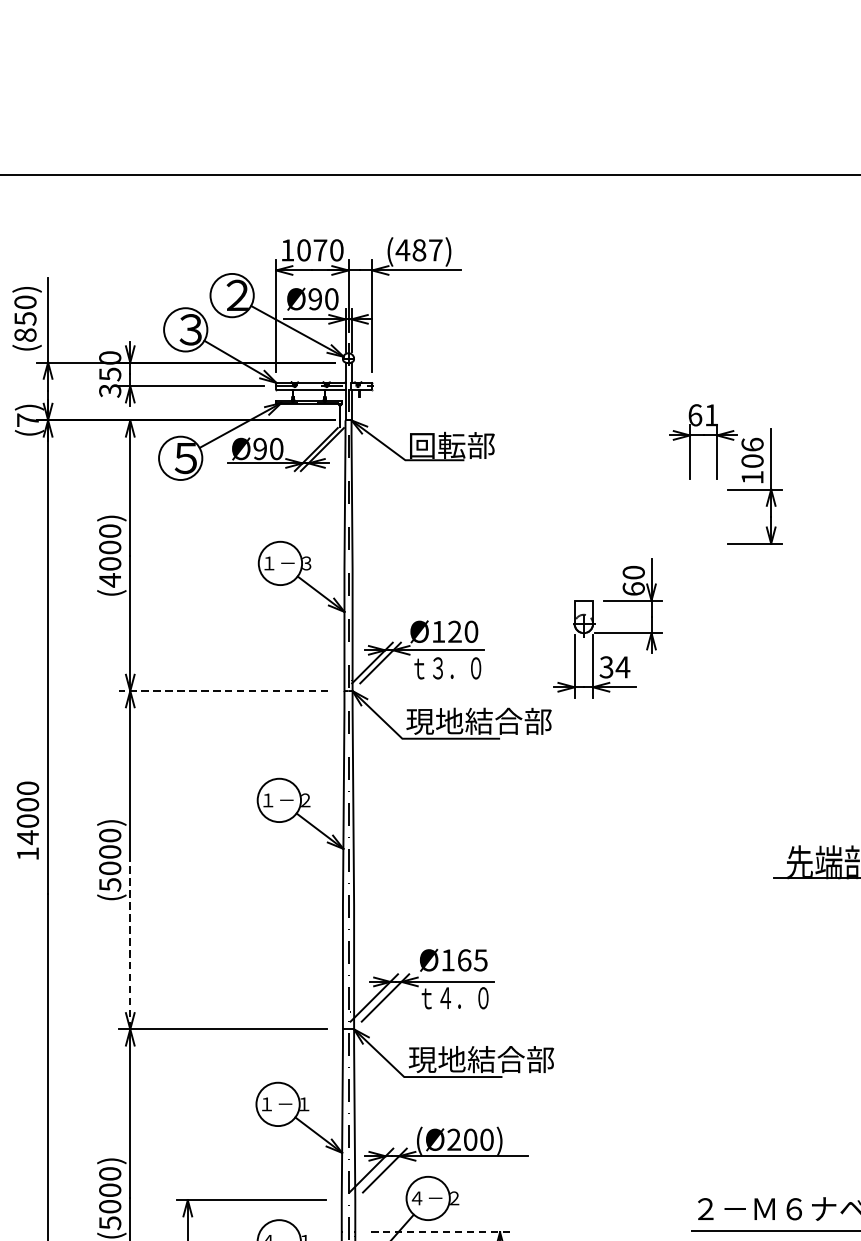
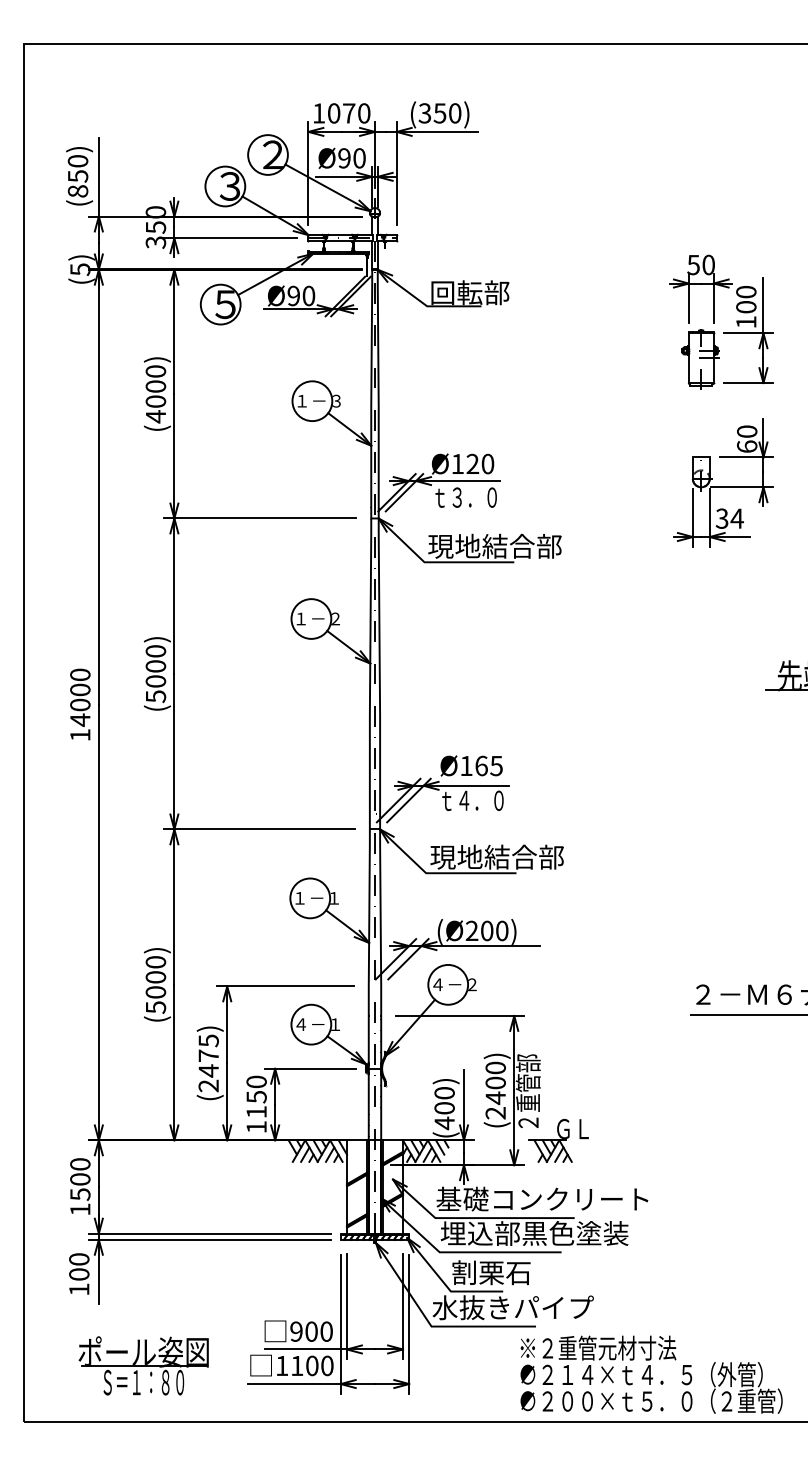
text: (418, 250) -> (439, 113), (487) -> (350)
text: (702, 414) -> (700, 264), 61 -> 50
text: (28, 420) -> (80, 269), (7) -> (5)
text: (752, 444) -> (746, 291), 106 -> 100
part: (702, 518) -> (700, 359), added
part: (608, 627) -> (723, 482), moved
line: (223, 691) -> (260, 518), dashed -> solid
text: (28, 820) -> (80, 704), moved
line: (130, 944) -> (174, 751), dashed -> solid
line: (441, 1231) -> (460, 1015), dashed -> solid

